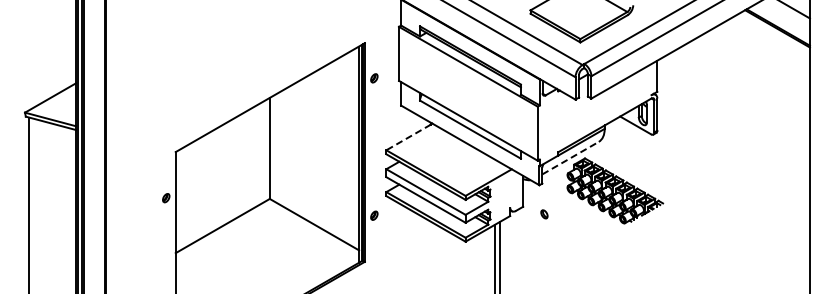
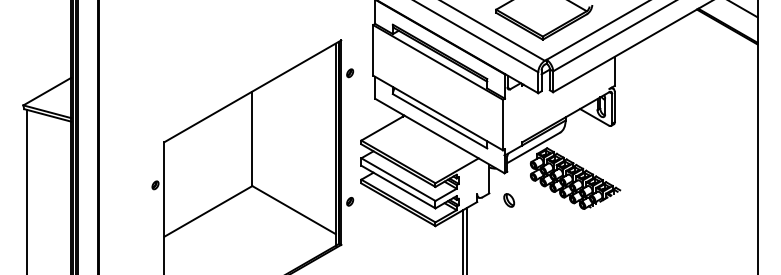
line: (408, 137) -> (382, 128), dashed -> solid
line: (570, 158) -> (533, 148), dashed -> solid
part: (544, 214) -> (509, 200), size x1.67

